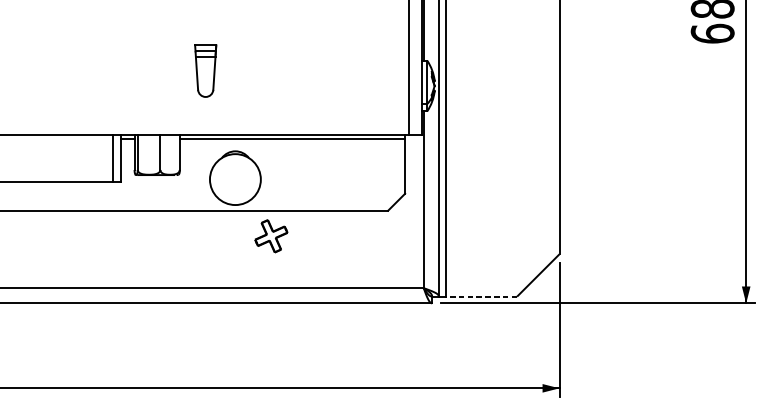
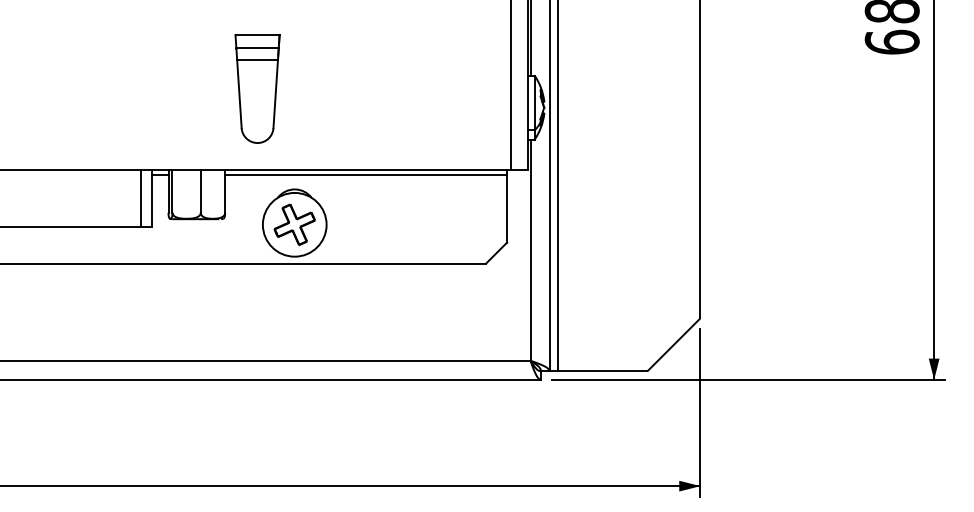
part: (205, 70) -> (257, 88), size x1.67
part: (271, 236) -> (294, 224), moved
line: (481, 296) -> (602, 371), dashed -> solid

